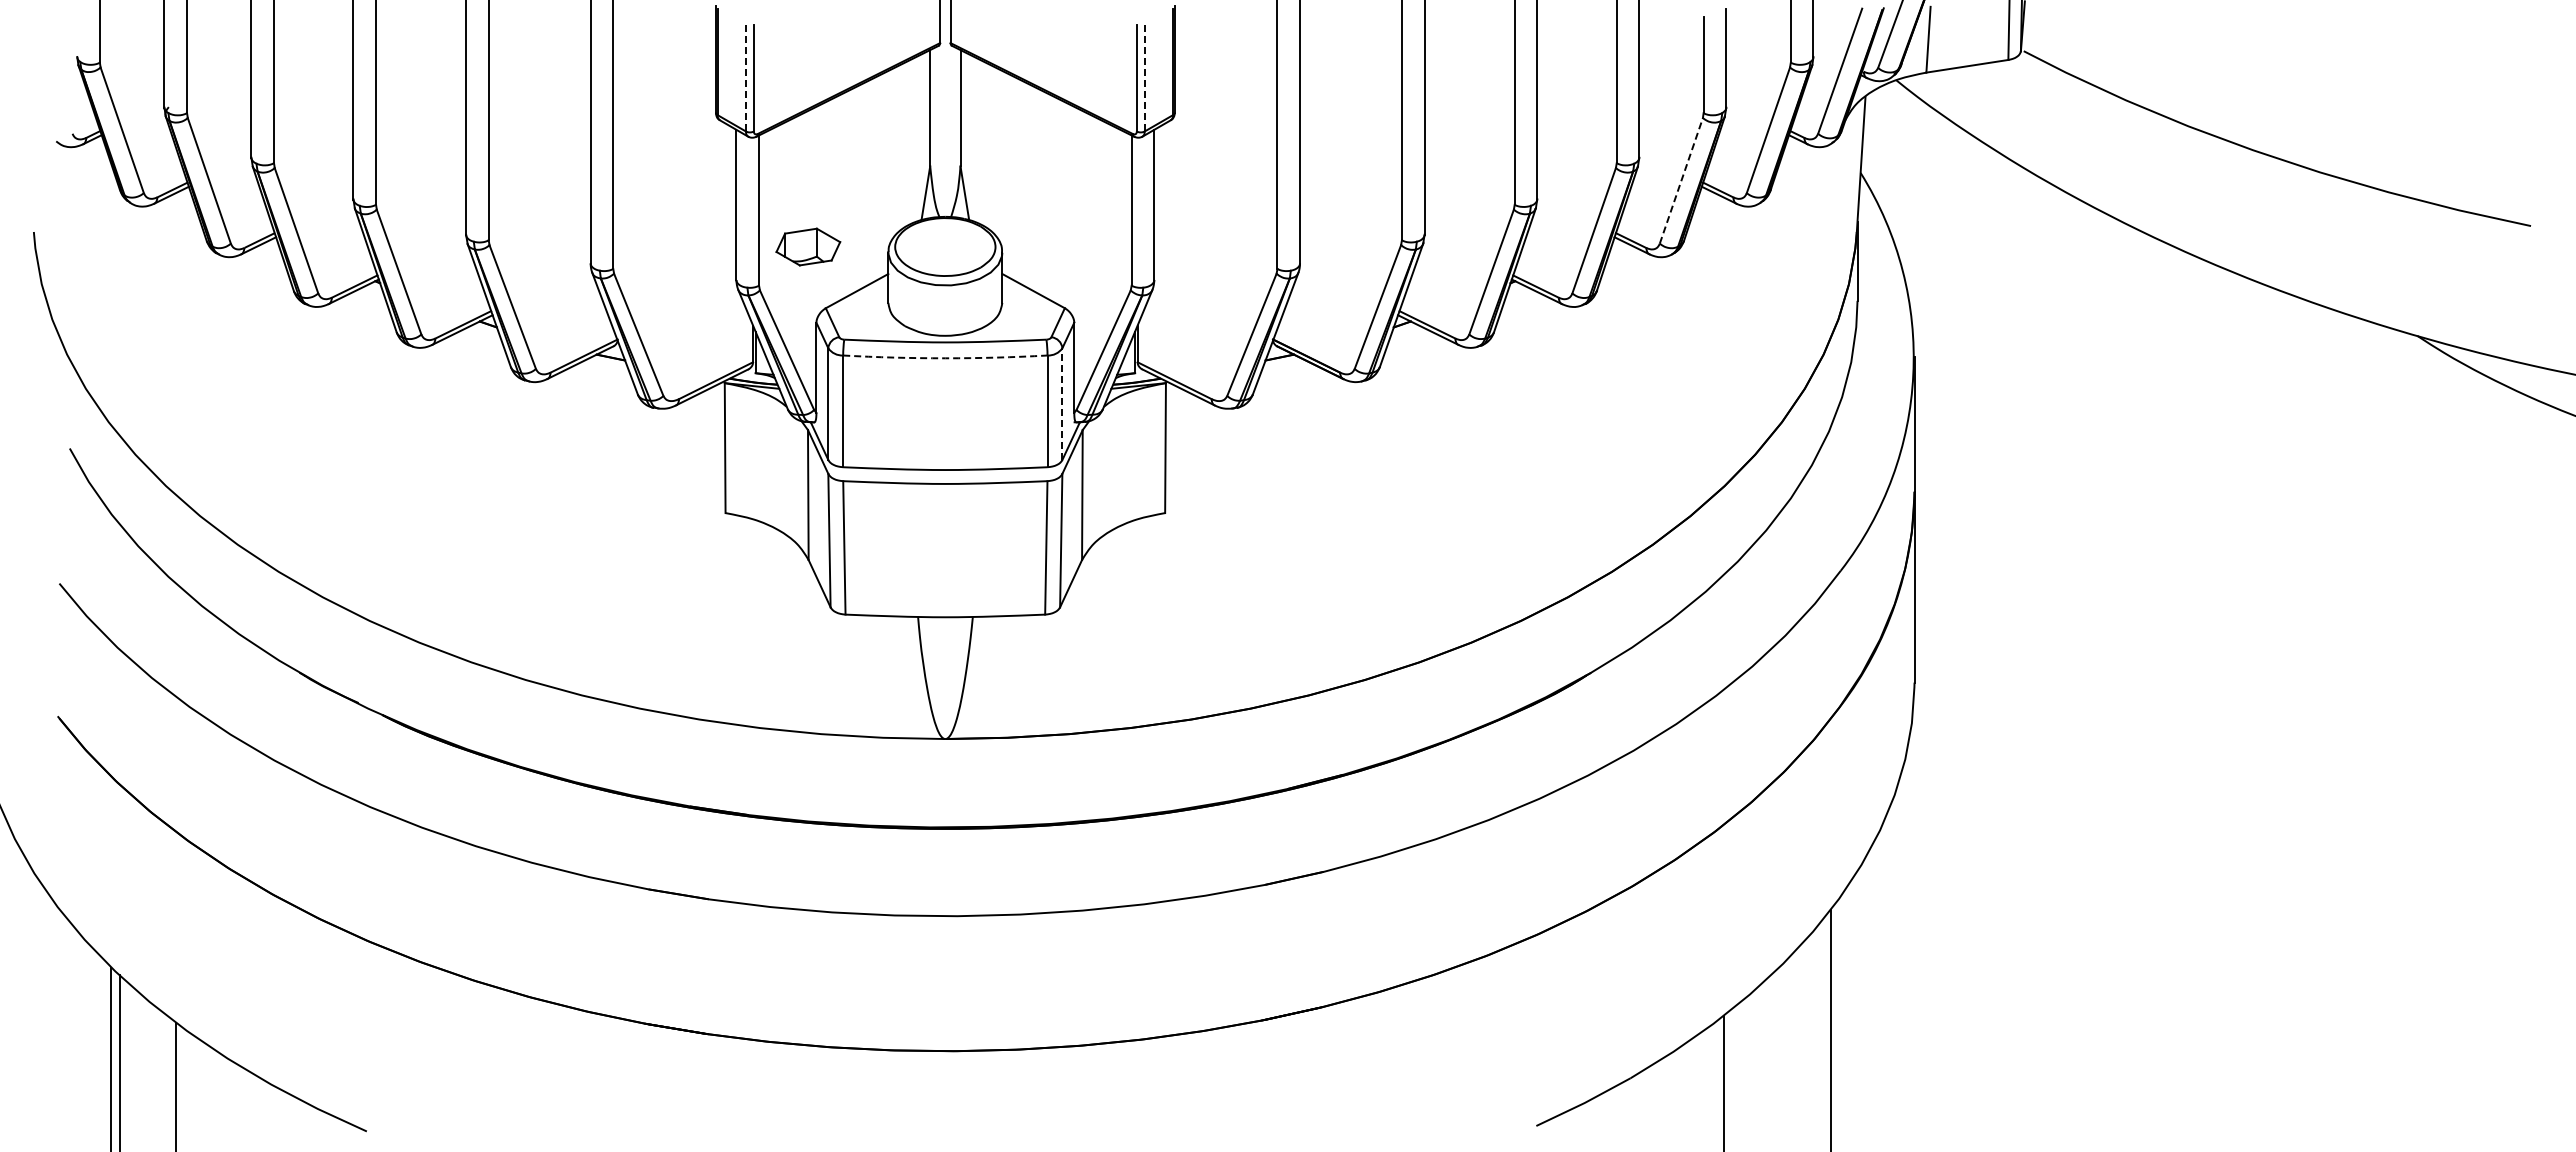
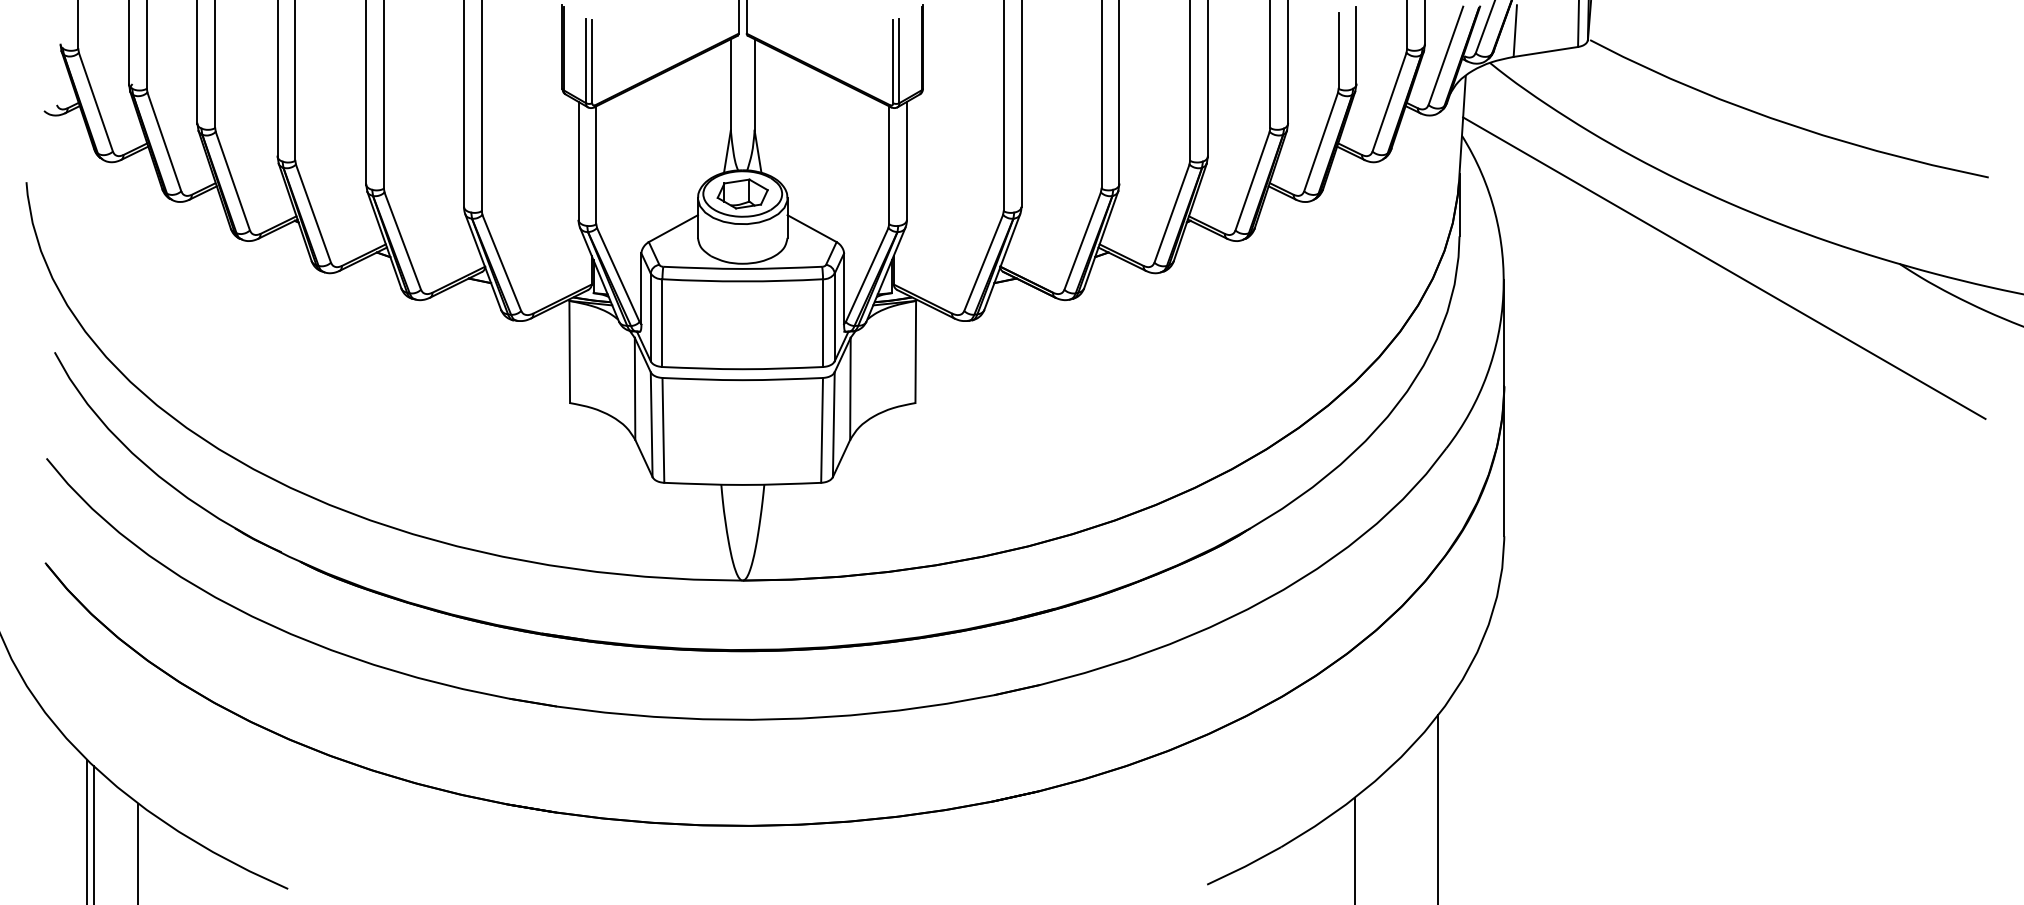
line: (745, 77) -> (585, 60), dashed -> solid
line: (1144, 78) -> (899, 61), dashed -> solid
line: (1681, 180) -> (1321, 141), dashed -> solid
part: (808, 246) -> (742, 193), moved
line: (2194, 341) -> (1724, 268), added
arc: (945, 358) -> (742, 281), dashed -> solid
line: (1062, 404) -> (834, 317), dashed -> solid

